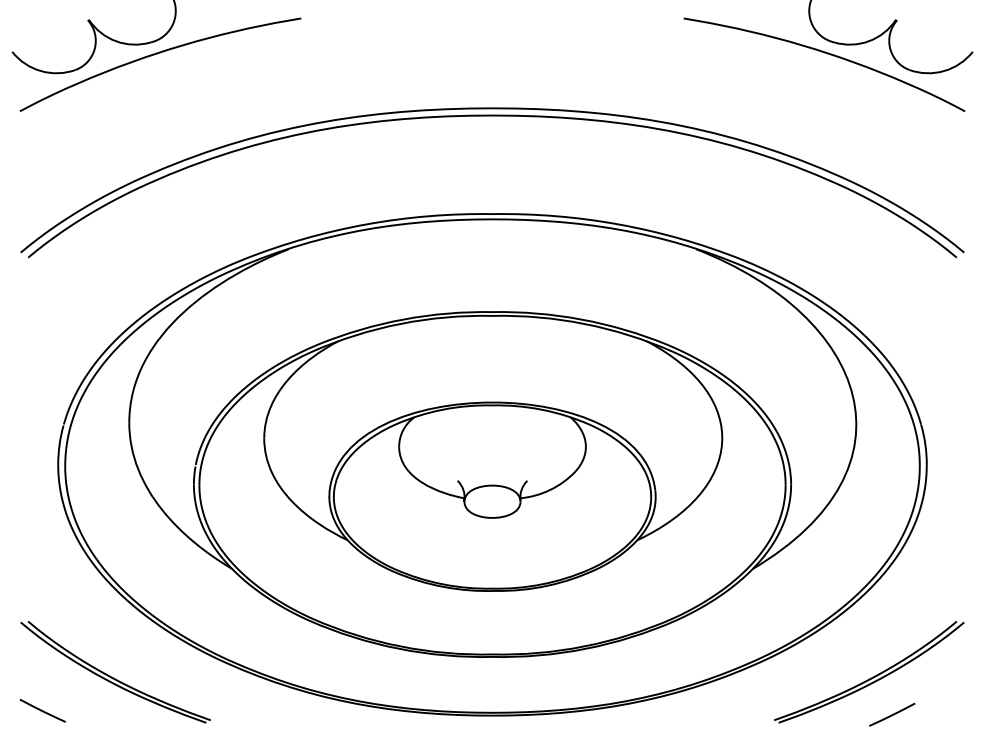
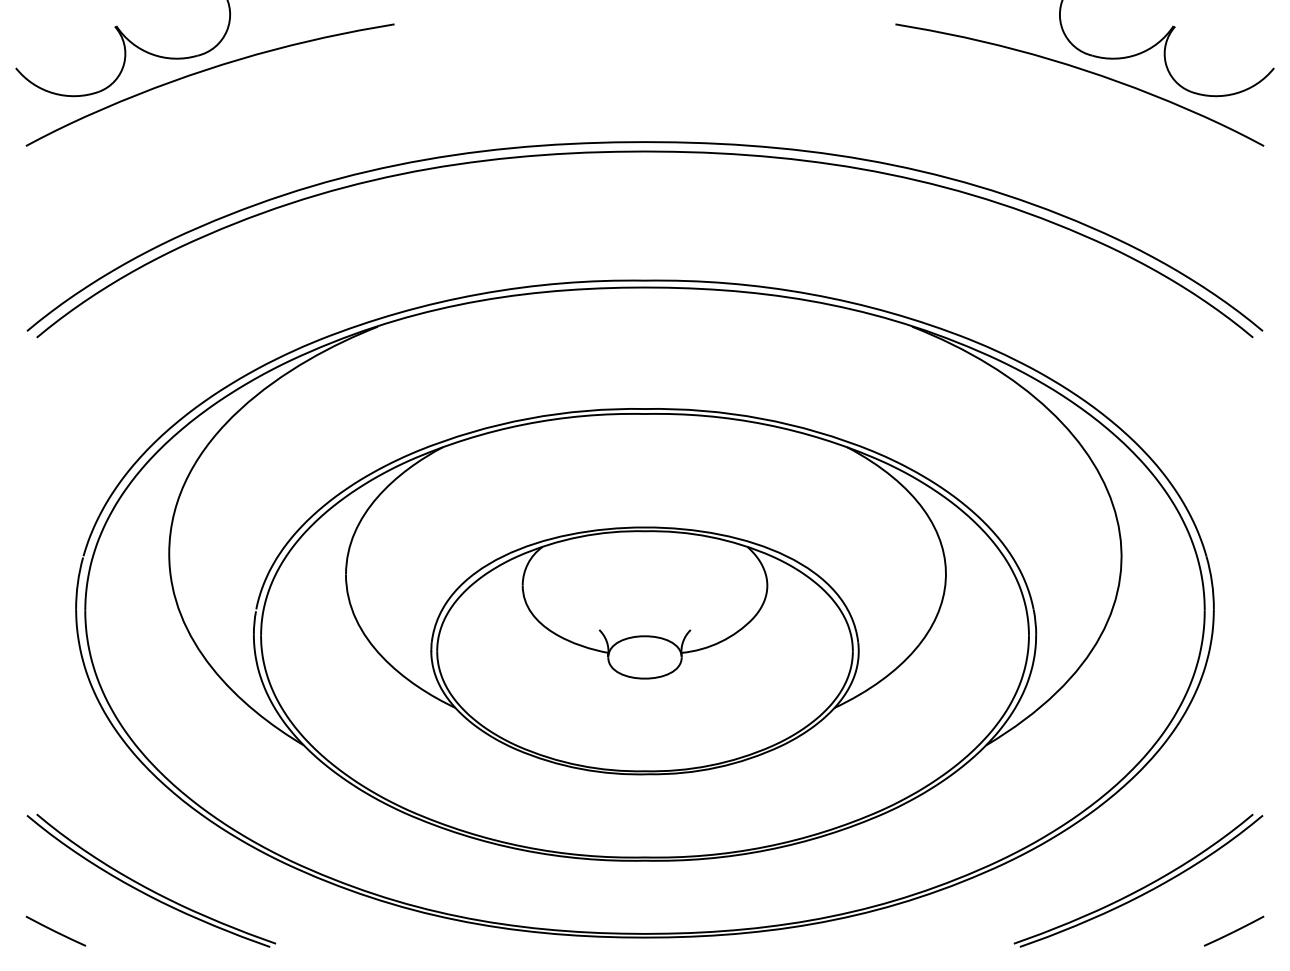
line: (892, 714) -> (1234, 930), moved

